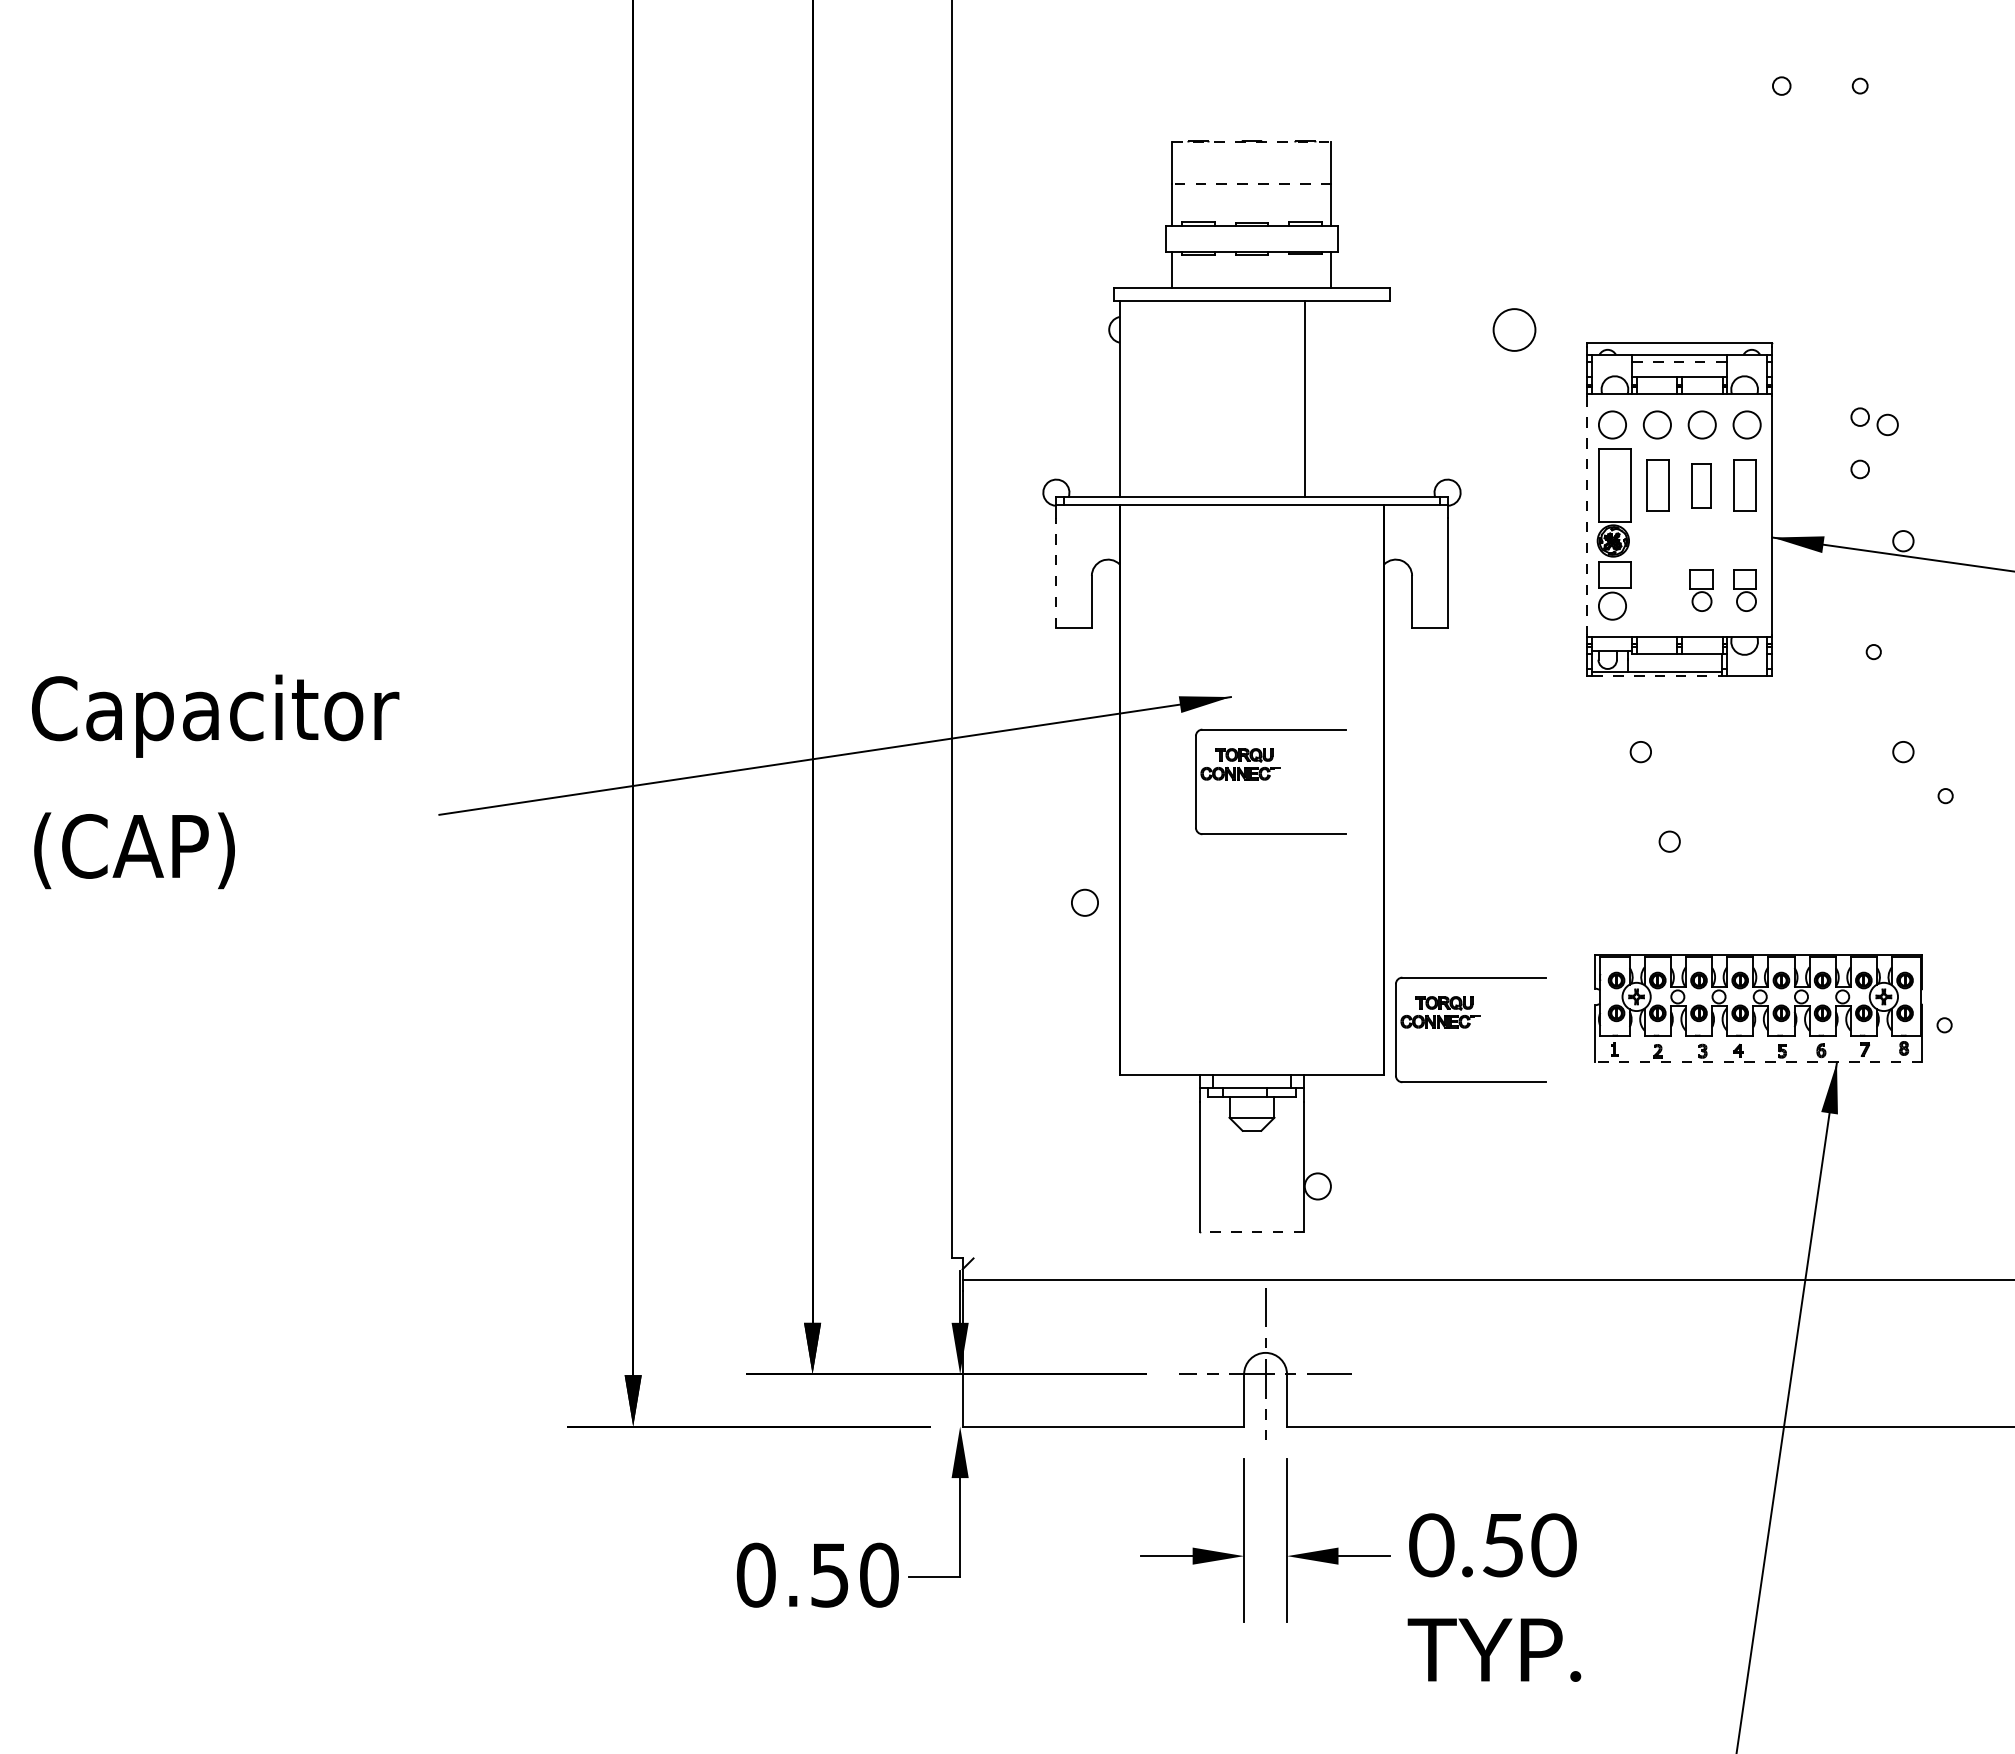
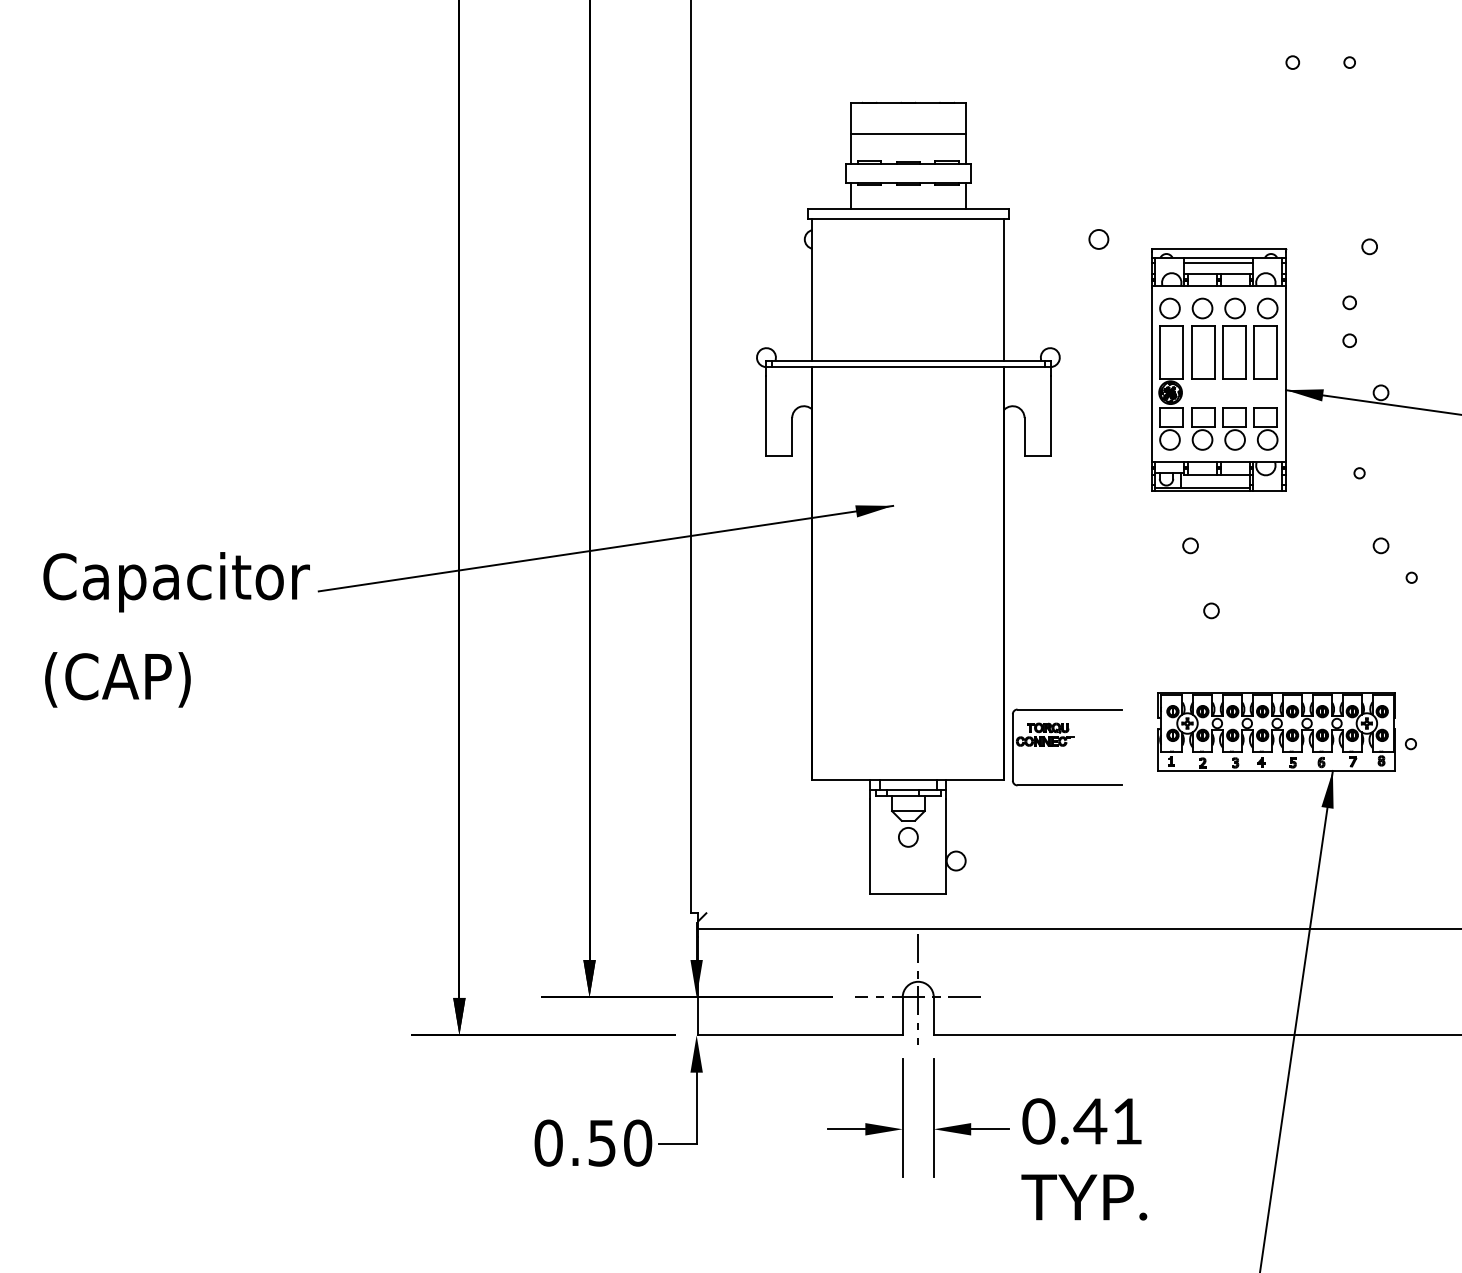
line: (1252, 142) -> (908, 103), dashed -> solid
line: (1251, 184) -> (908, 134), dashed -> solid
circle: (1514, 329) -> (1098, 239), size x0.62
line: (1679, 362) -> (1218, 263), dashed -> solid
line: (1305, 399) -> (1004, 290), moved
circle: (1887, 424) -> (1369, 246), moved
part: (1657, 485) -> (1202, 352), size x1.43
part: (1701, 485) -> (1234, 352), size x1.67
part: (1744, 485) -> (1265, 352), size x1.43
line: (1587, 516) -> (1151, 374), dashed -> solid
line: (1055, 572) -> (765, 415), dashed -> solid
part: (1657, 590) -> (1202, 428), added
part: (1701, 590) -> (1234, 428), size x1.43
part: (1744, 590) -> (1265, 428), size x1.43
line: (1657, 676) -> (1202, 491), dashed -> solid
text: (215, 781) -> (176, 629), moved
part: (1270, 781) -> (921, 567), removed
circle: (1084, 902) -> (908, 837), moved
line: (1758, 1062) -> (1275, 771), dashed -> solid
line: (1251, 1232) -> (908, 894), dashed -> solid
text: (1527, 1545) -> (1108, 1121), 0.50 -> 0.41

